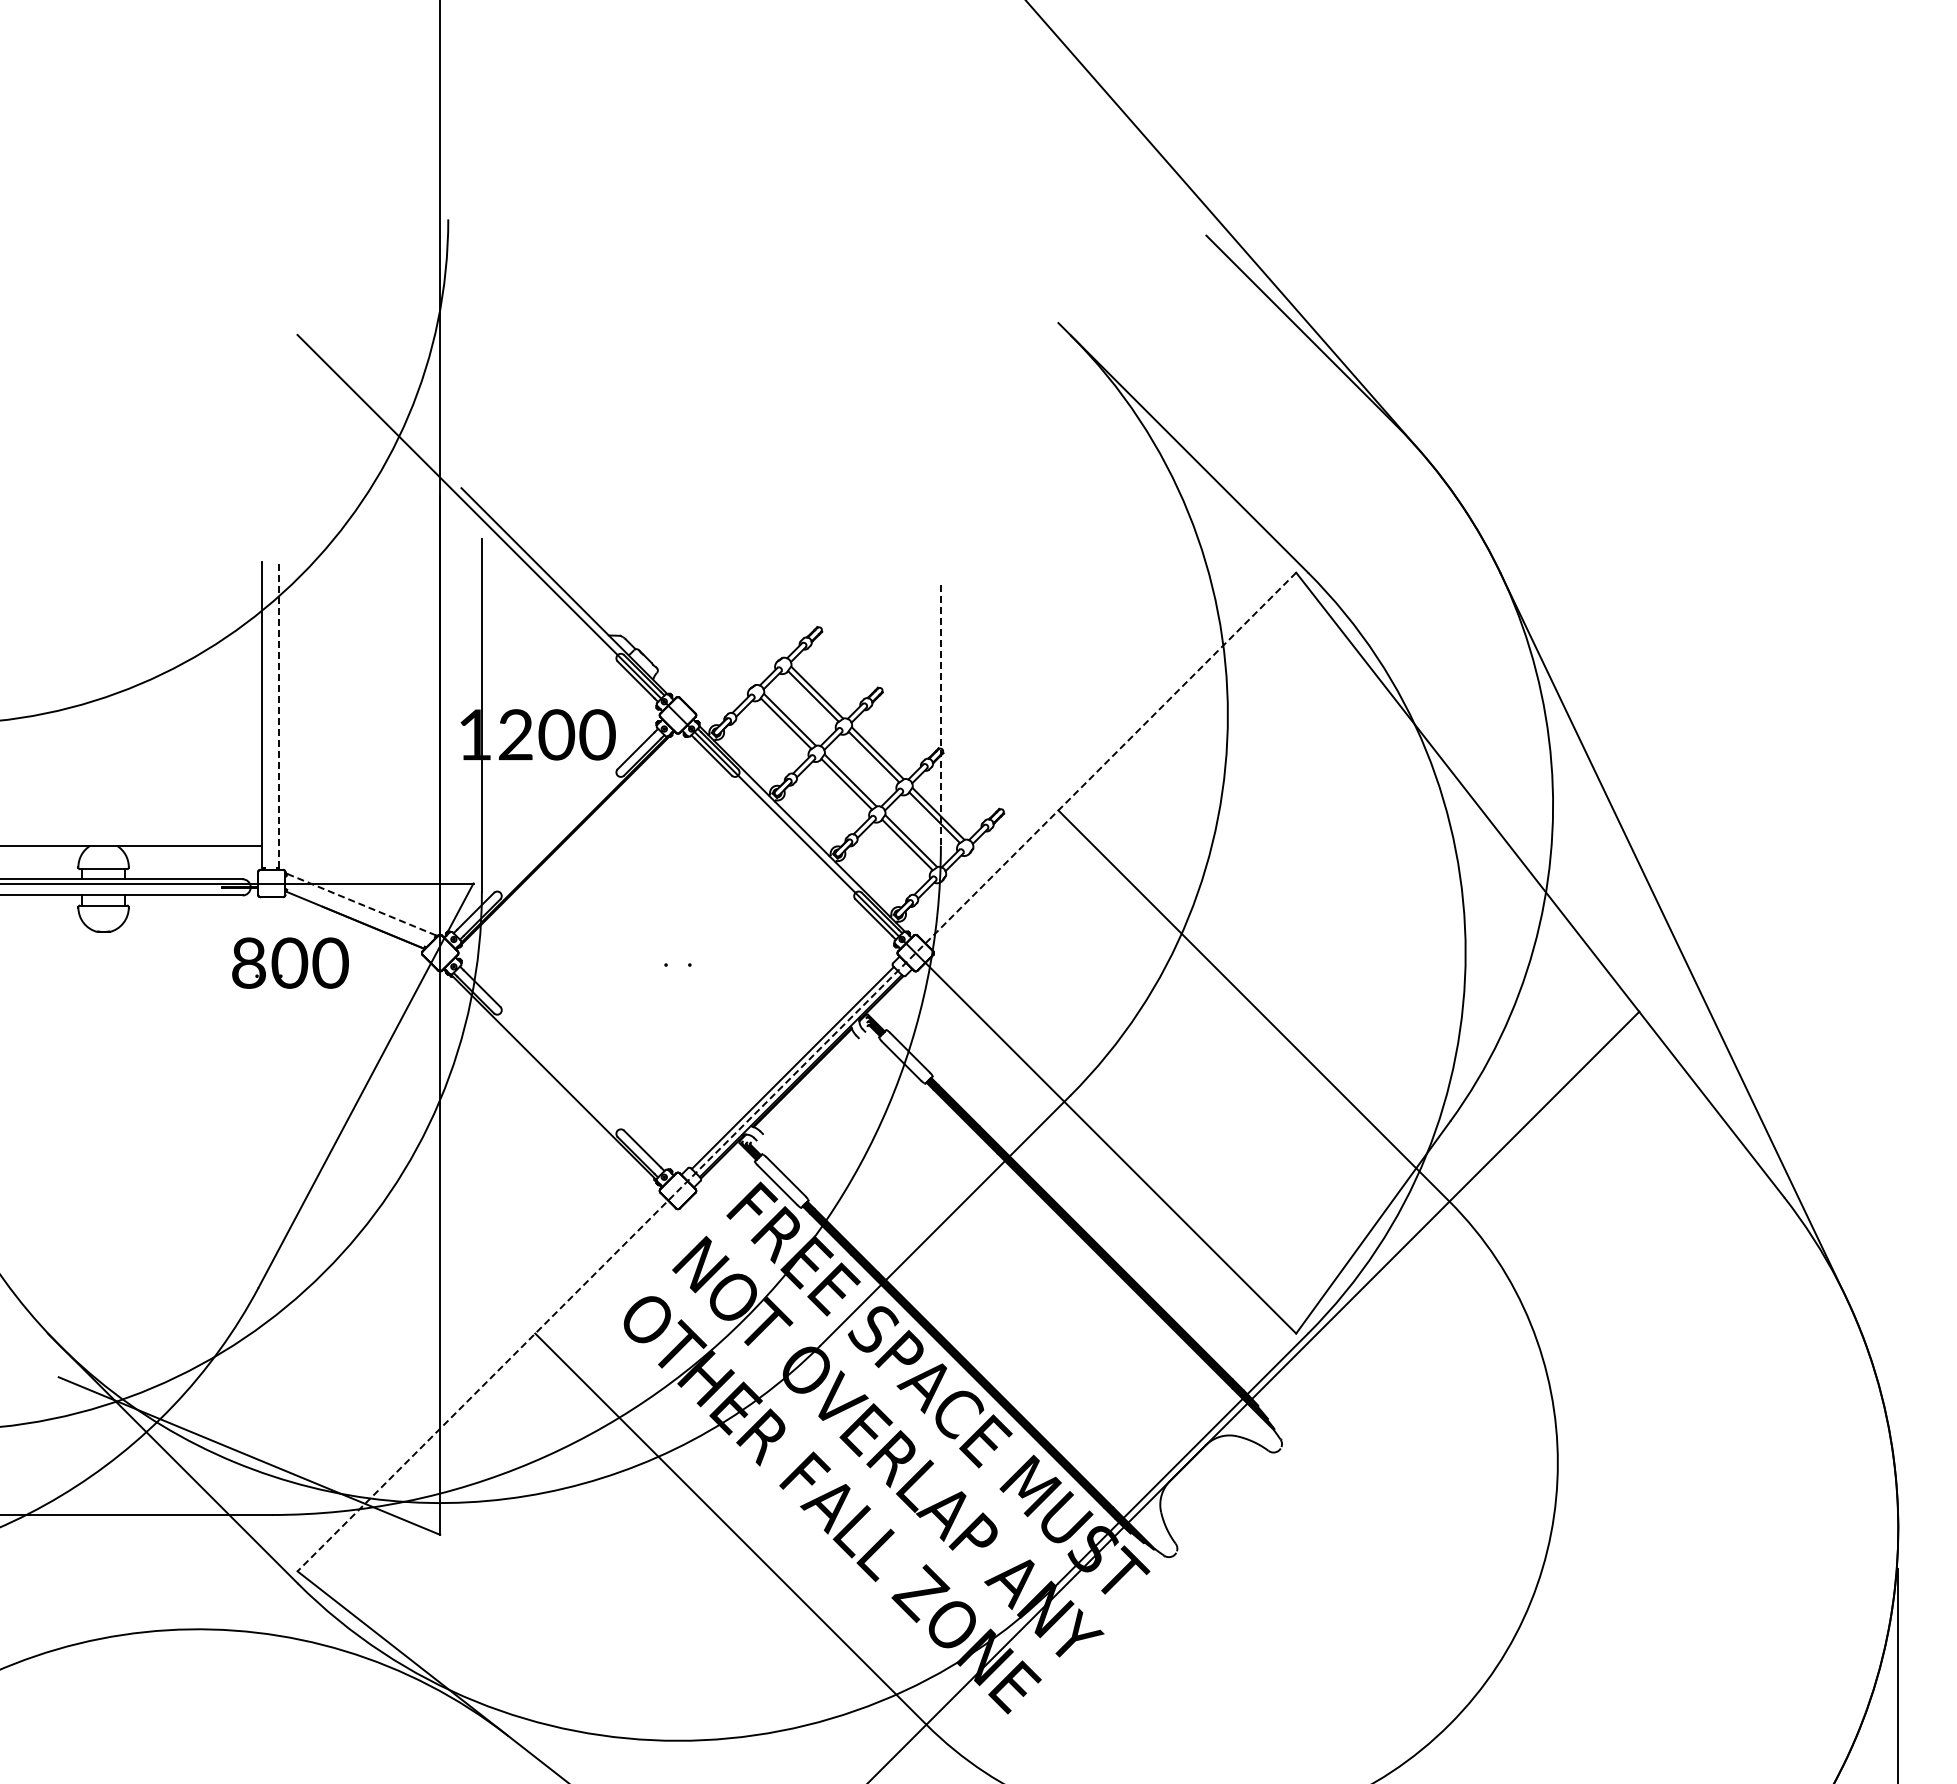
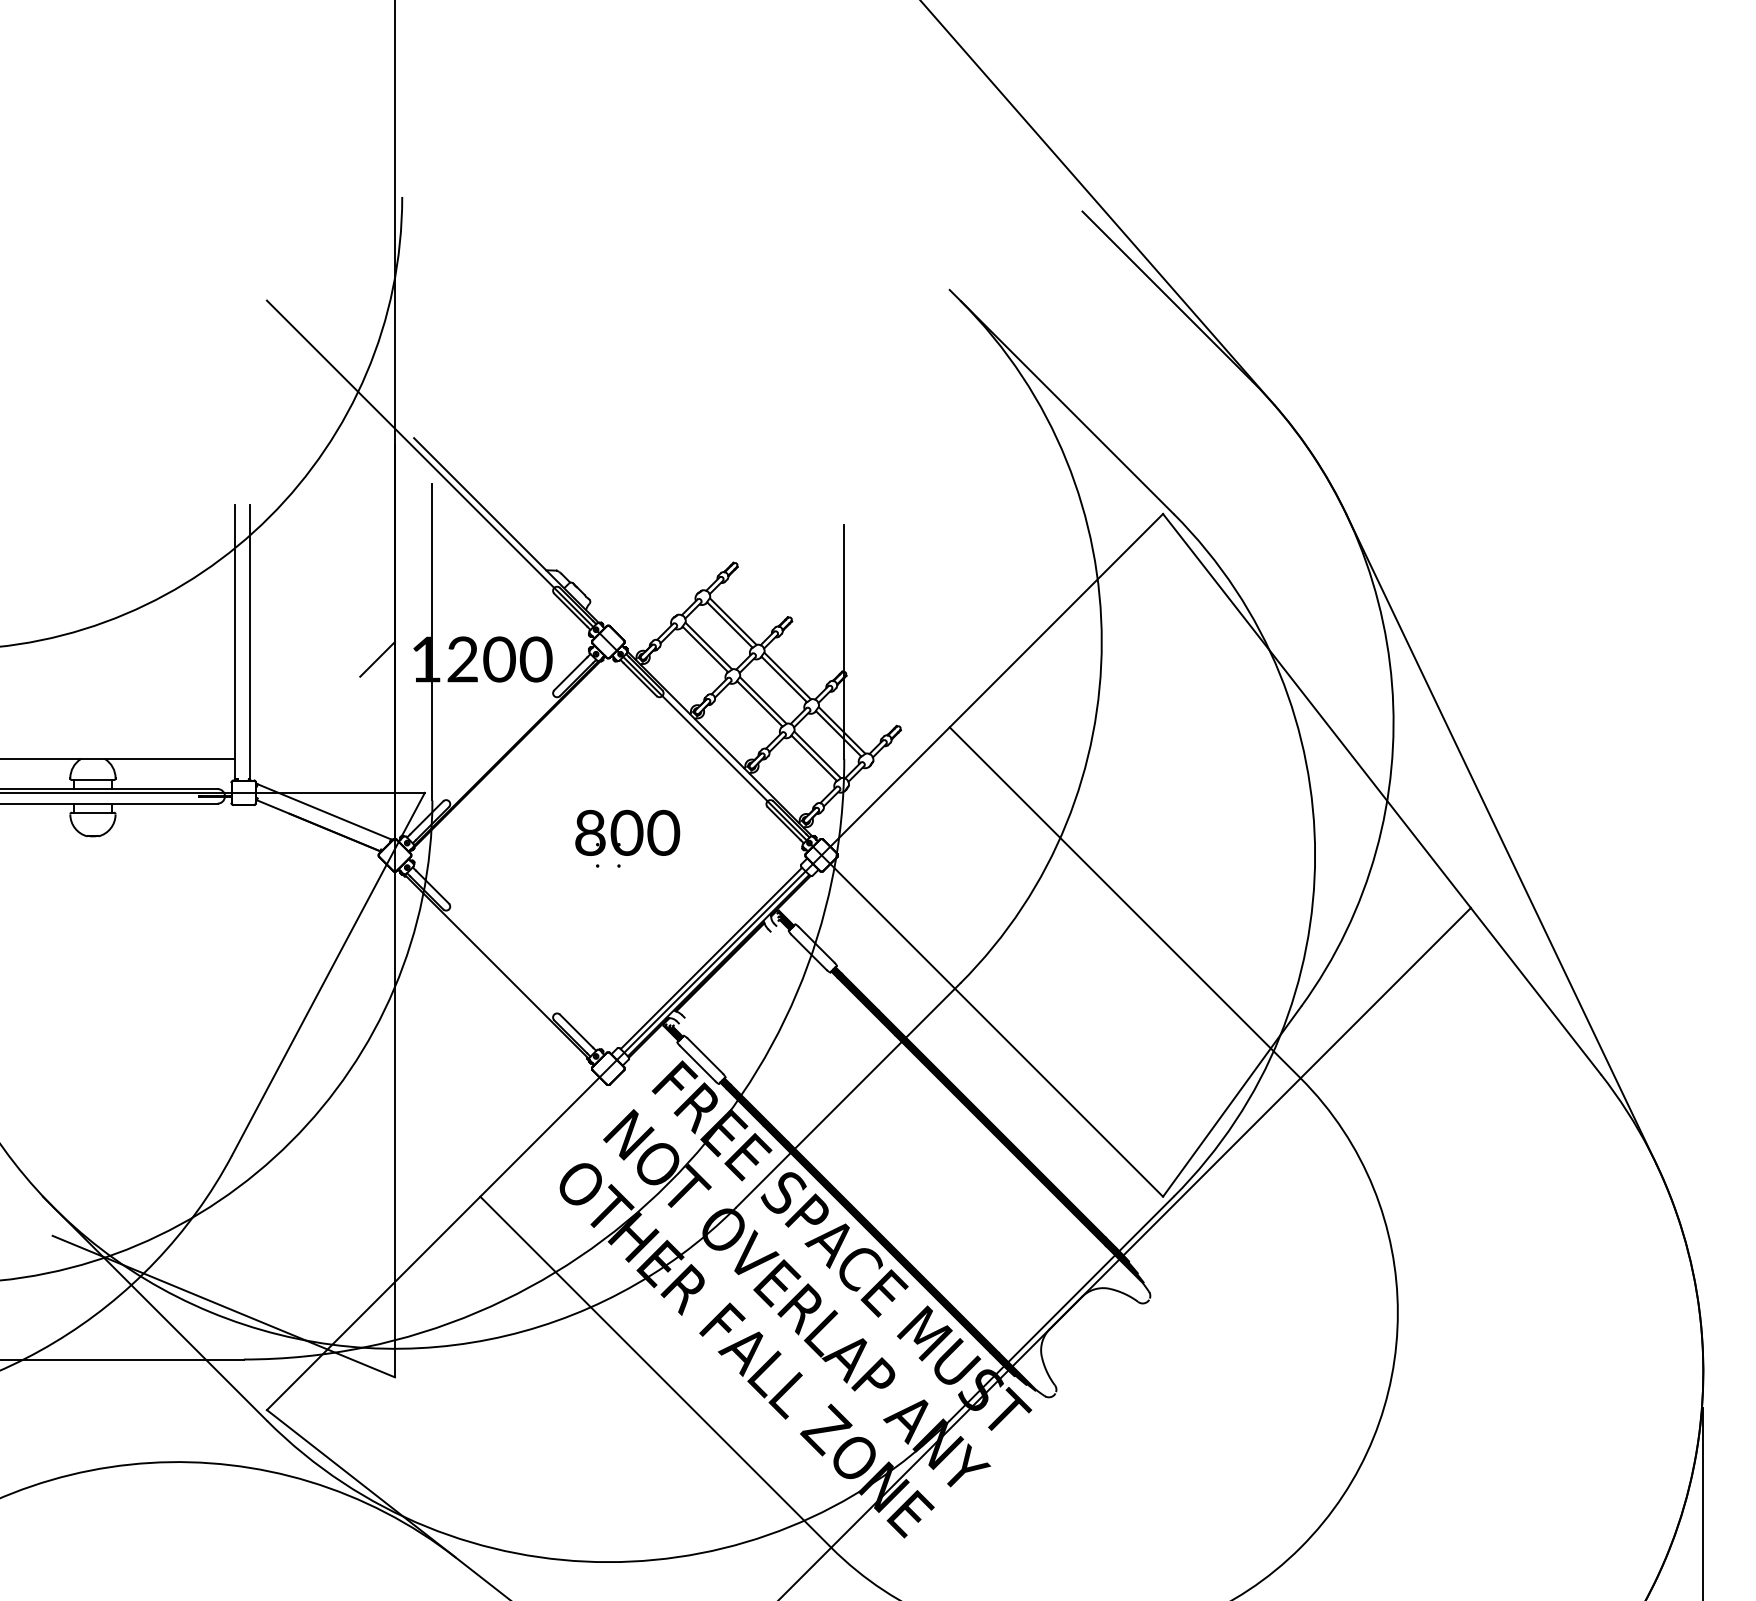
line: (279, 715) -> (250, 642), dashed -> solid
line: (940, 715) -> (843, 642), dashed -> solid
line: (420, 734) -> (377, 659), added
line: (362, 904) -> (325, 811), dashed -> solid
part: (290, 962) -> (627, 832), moved
line: (796, 1072) -> (714, 962), dashed -> solid

